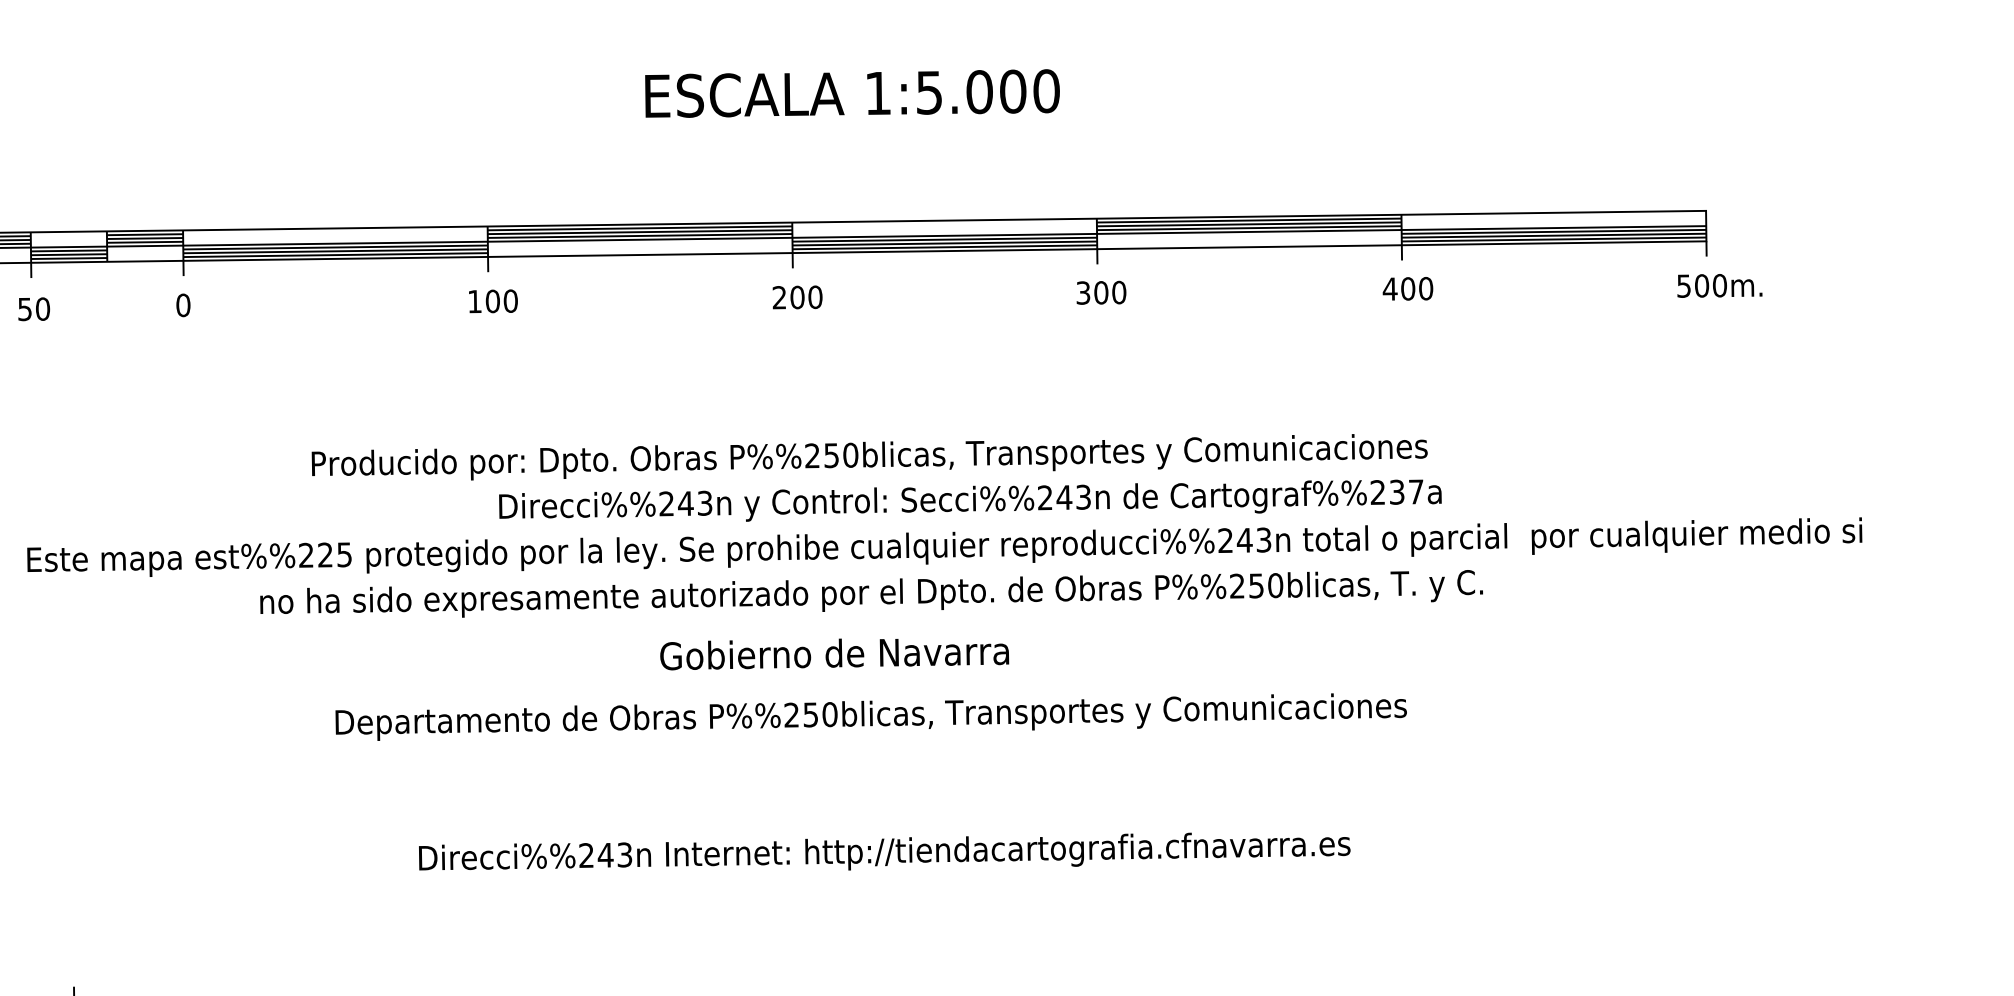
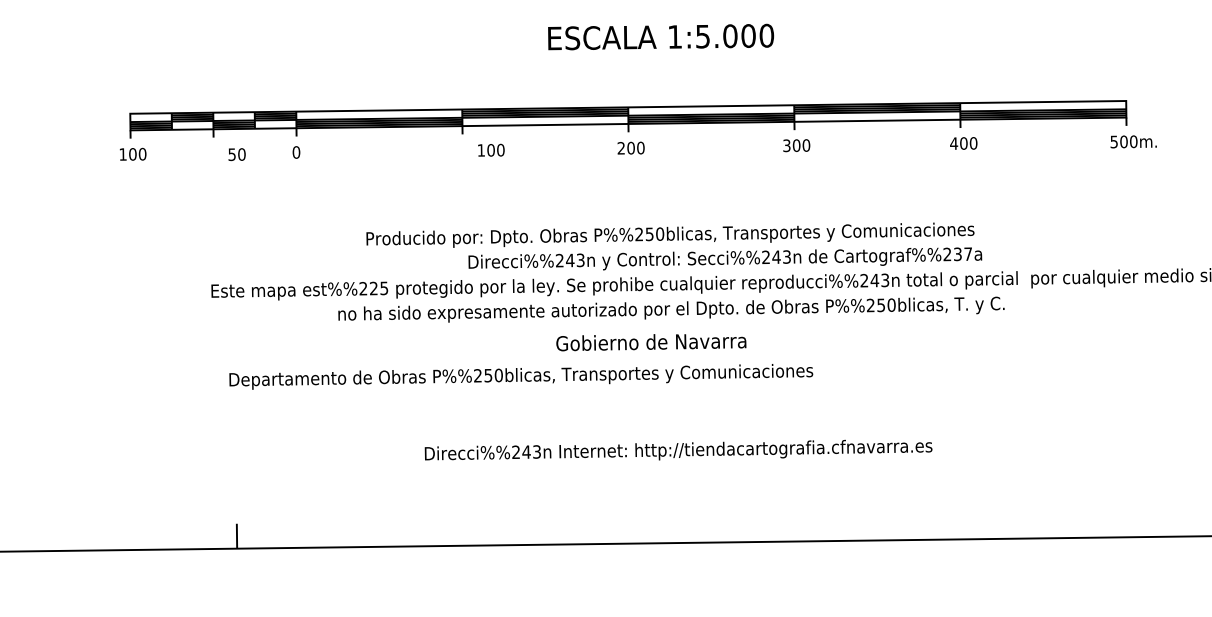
text: (493, 299) -> (491, 149), moved
text: (33, 309) -> (236, 154), moved
text: (871, 716) -> (521, 376), moved

